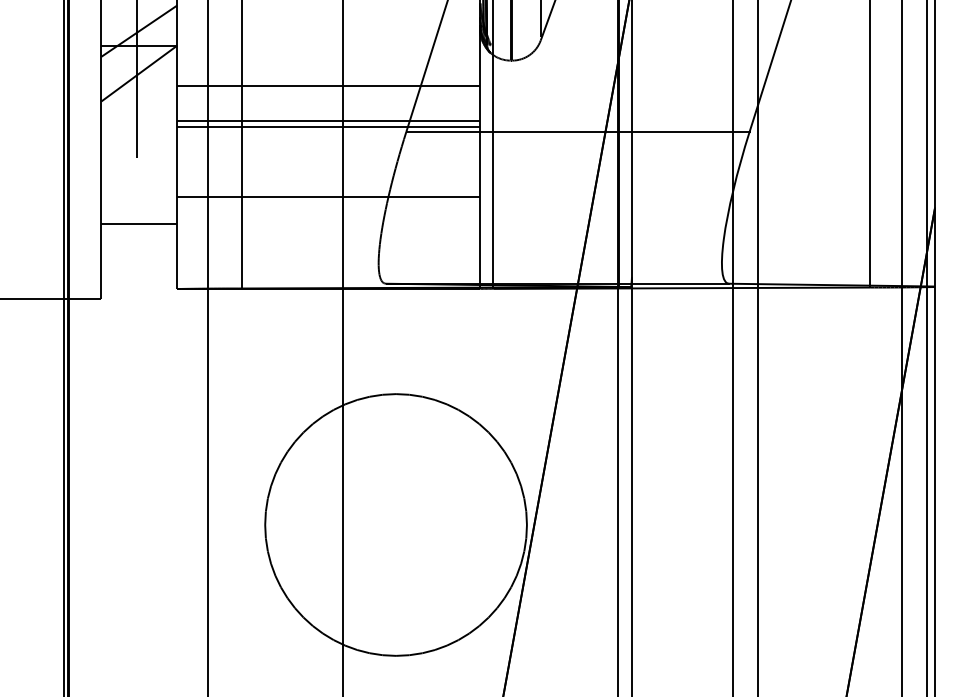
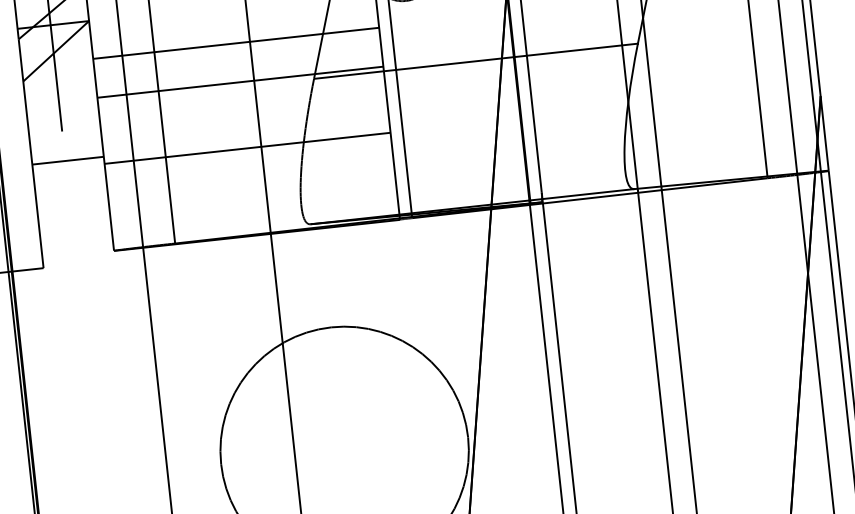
line: (328, 120) -> (239, 76), removed
line: (139, 223) -> (68, 160), moved

